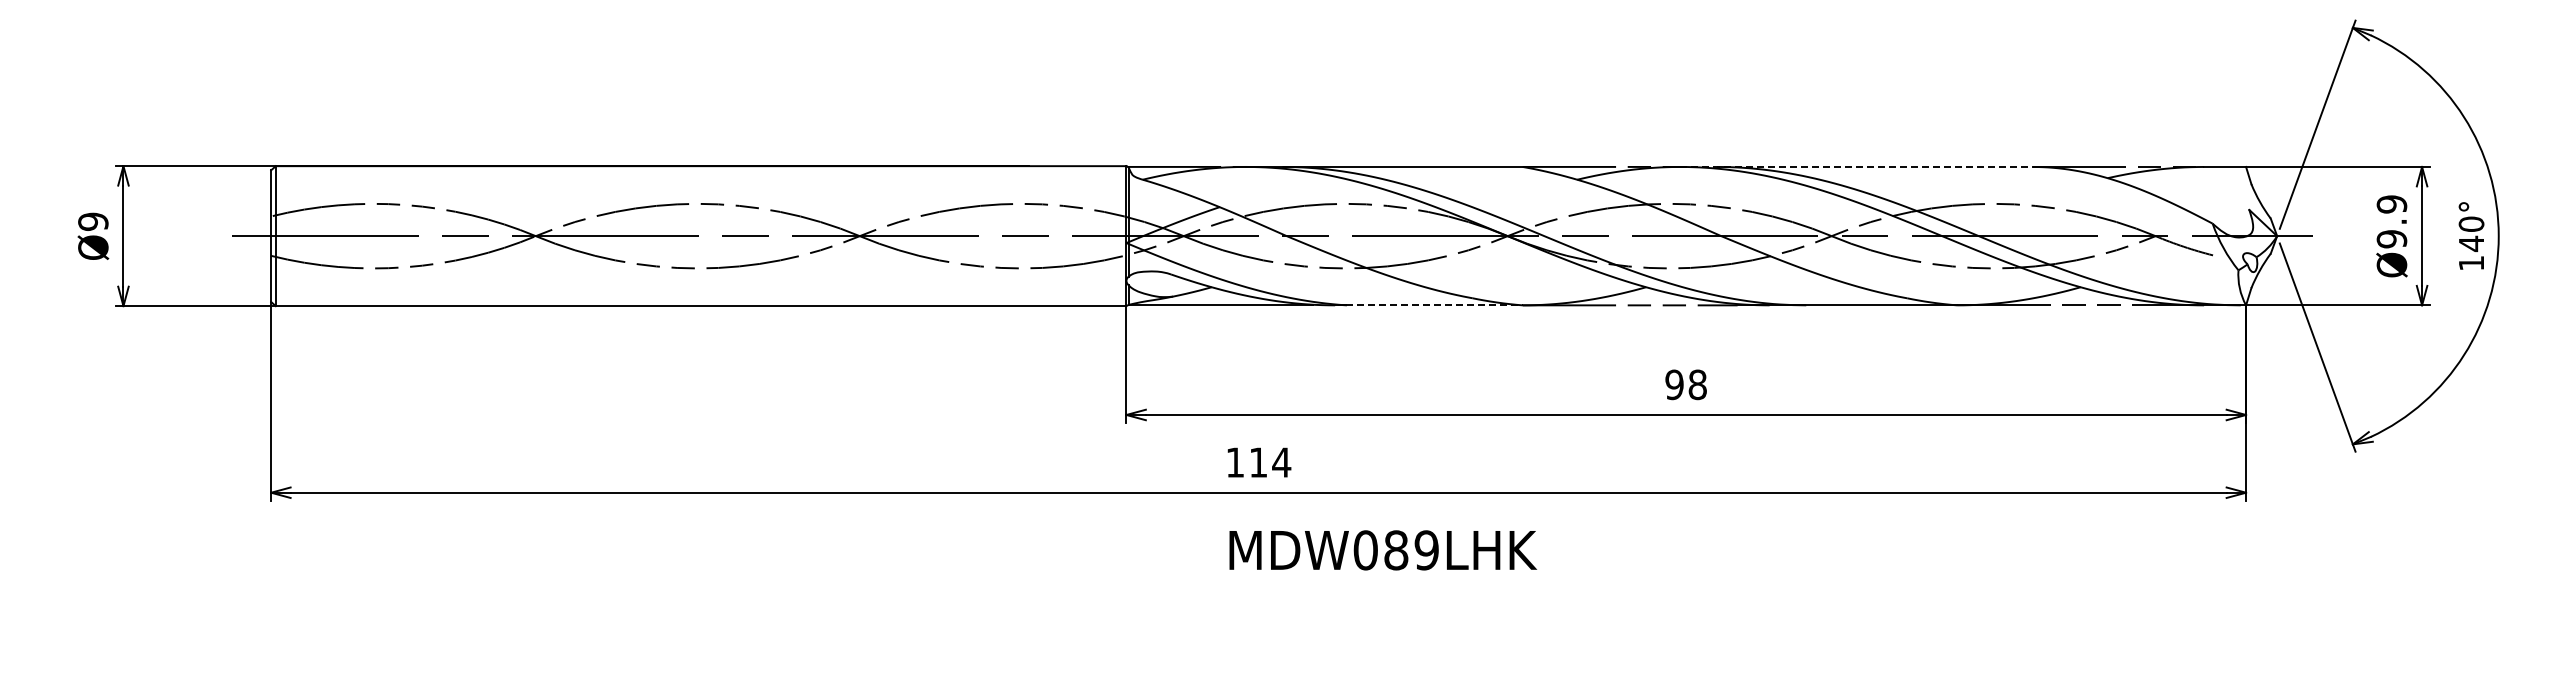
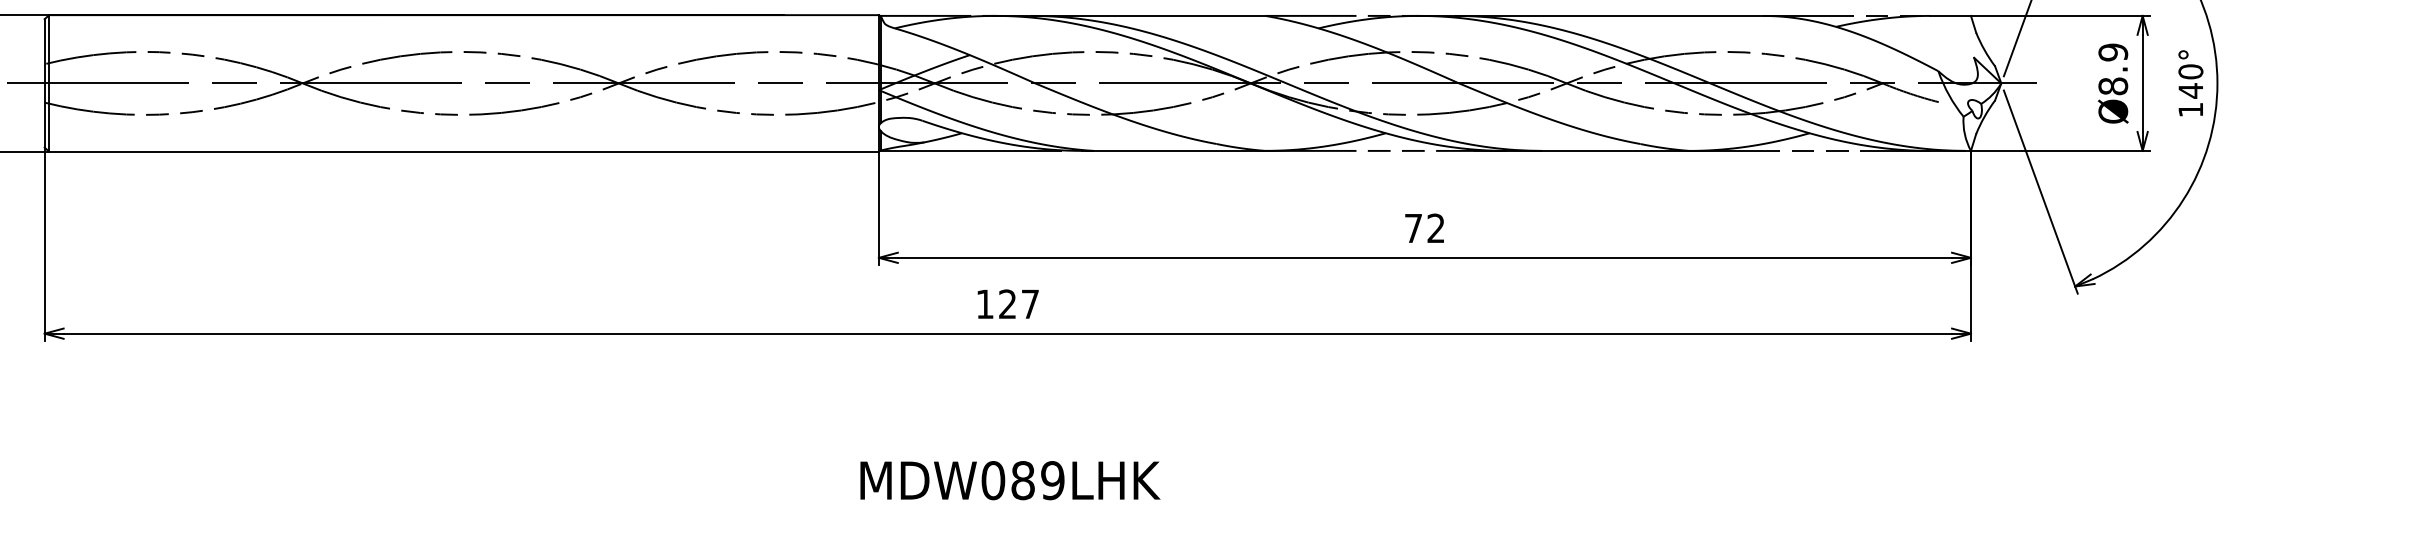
line: (1857, 166) -> (1591, 15), dashed -> solid
text: (2391, 239) -> (2112, 86), Ø9.9 -> Ø8.9
line: (1428, 305) -> (1173, 151), dashed -> solid
text: (1685, 384) -> (1424, 228), 98 -> 72
text: (1270, 462) -> (1019, 304), 114 -> 127
text: (1382, 550) -> (1009, 480), moved

